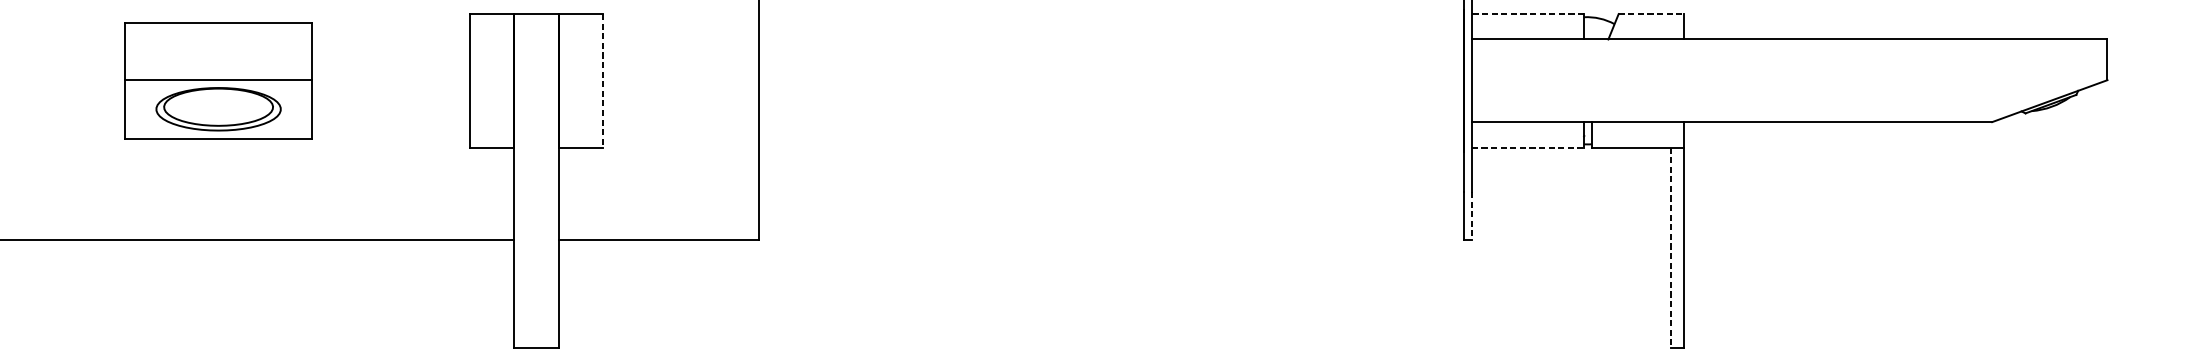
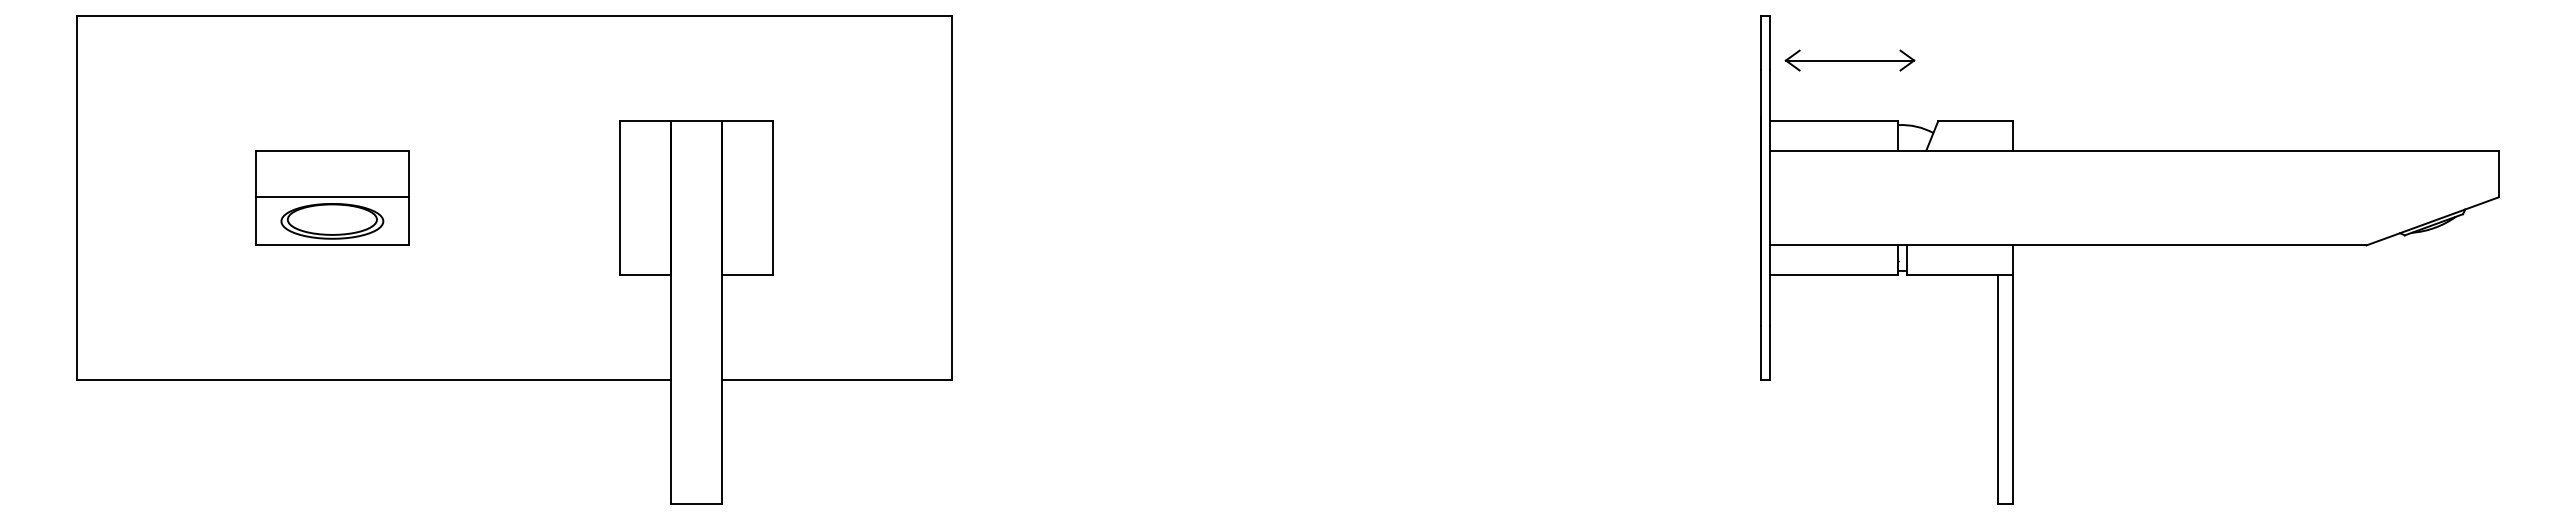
line: (1527, 14) -> (1833, 121), dashed -> solid
line: (1652, 14) -> (1976, 121), dashed -> solid
part: (218, 80) -> (332, 197), size x0.71
line: (603, 81) -> (773, 198), dashed -> solid
line: (1528, 147) -> (1834, 274), dashed -> solid
line: (1471, 216) -> (1769, 353), dashed -> solid
line: (1671, 247) -> (1998, 389), dashed -> solid

